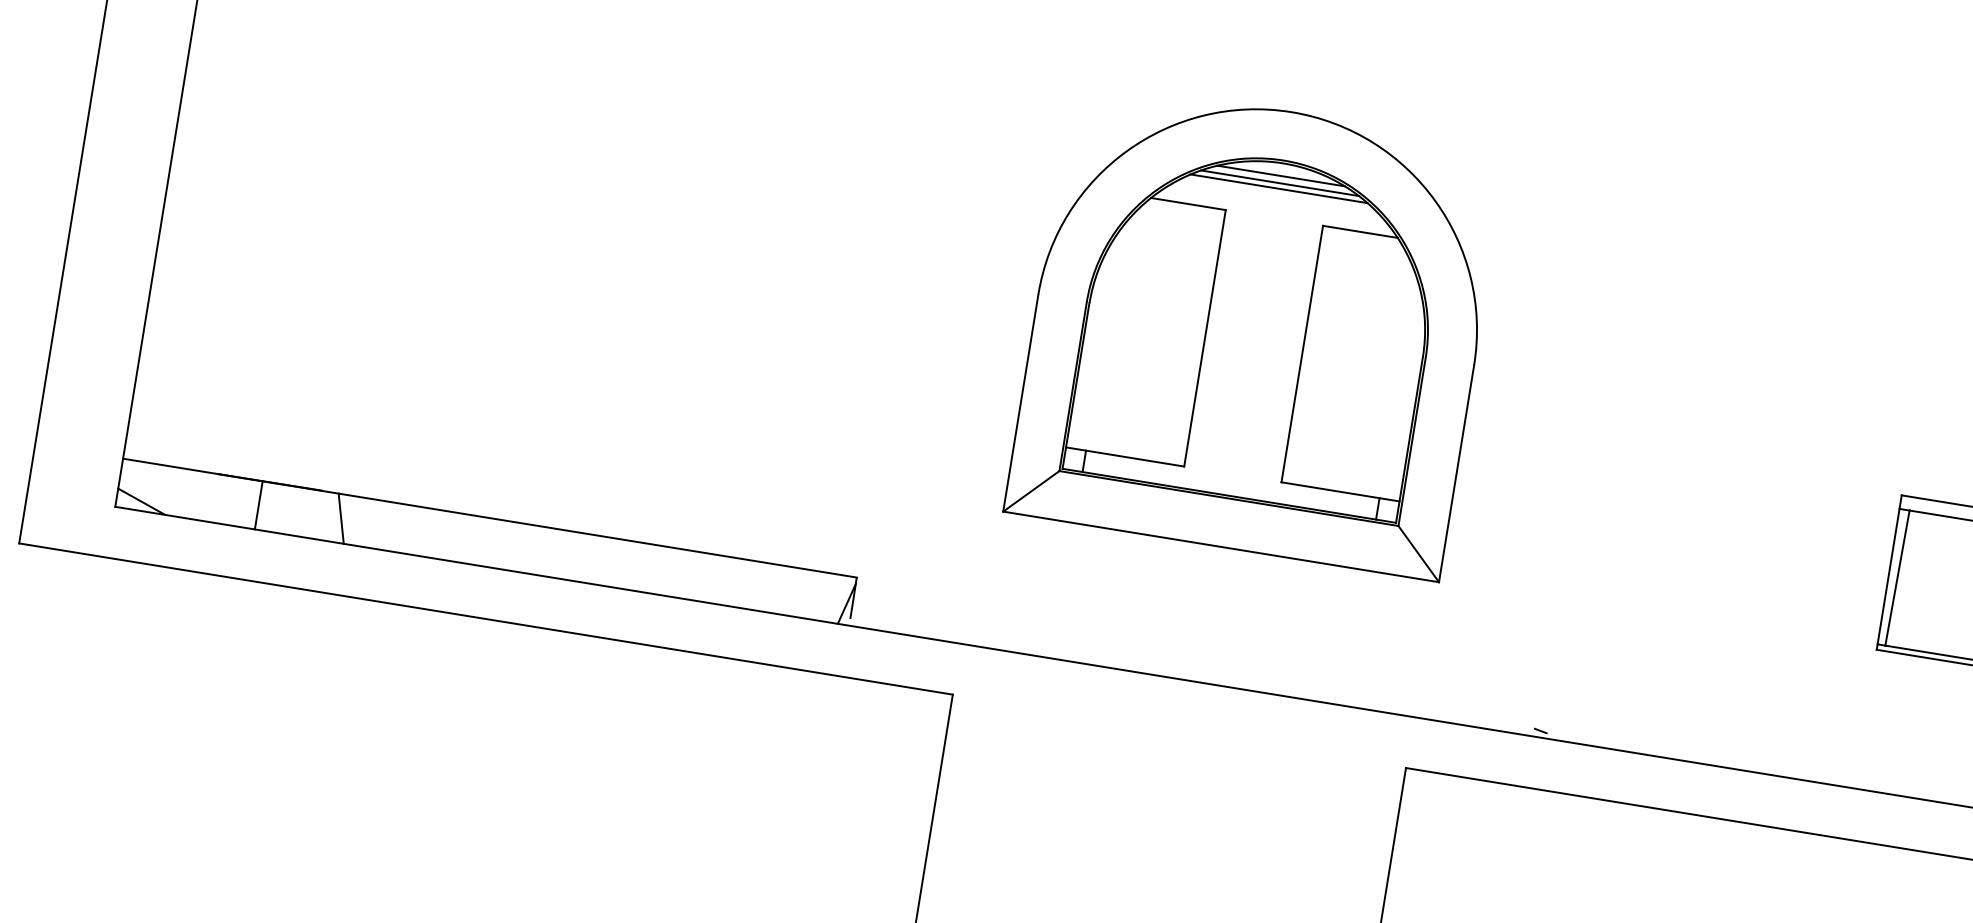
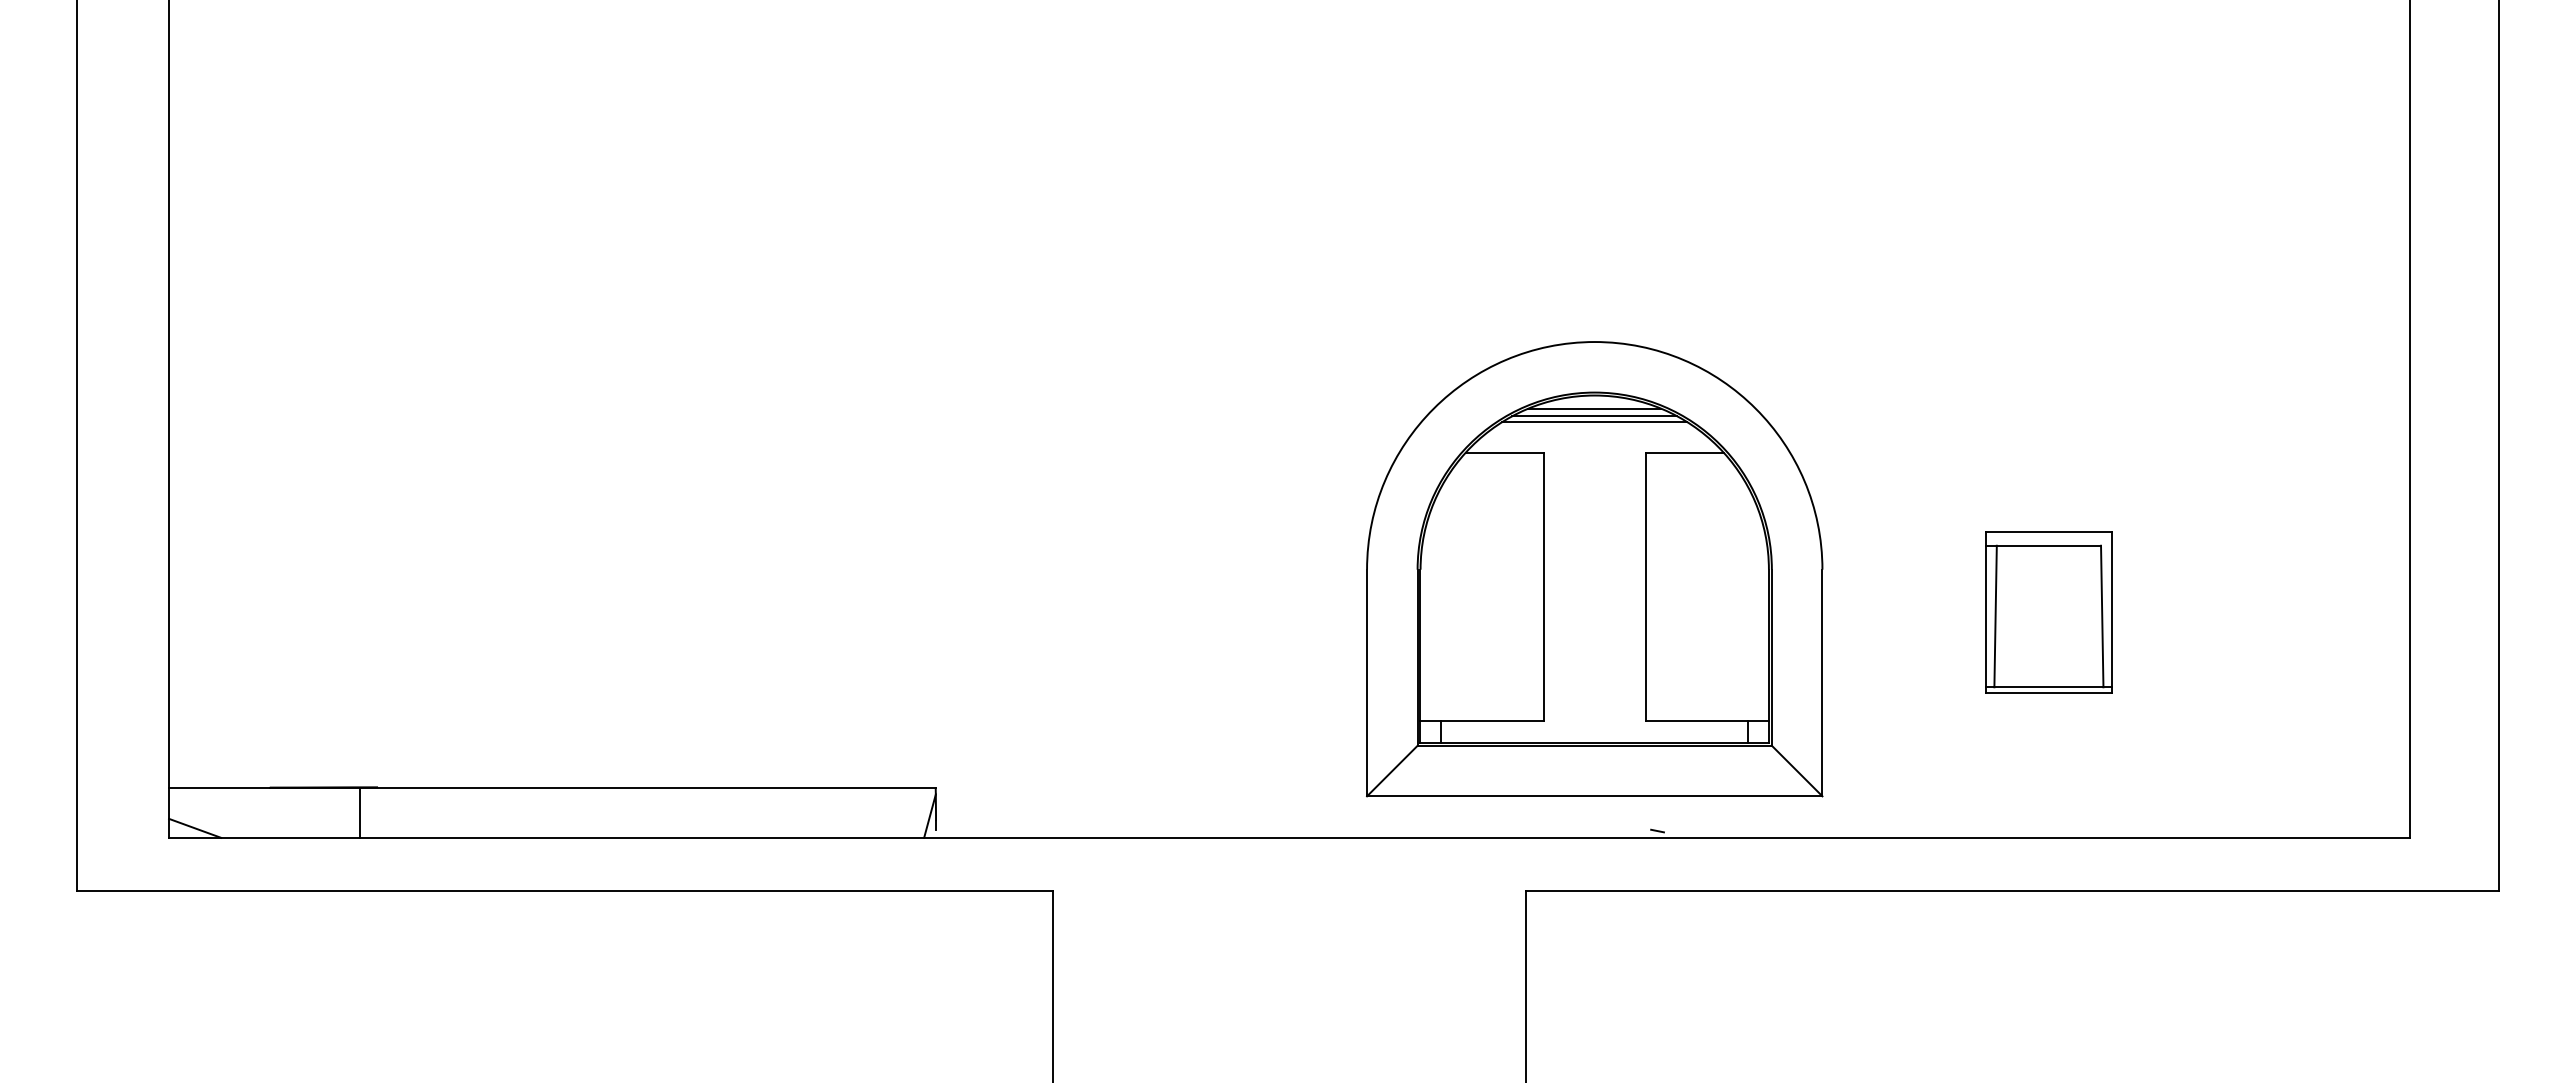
part: (1256, 329) -> (1594, 569), moved
line: (258, 505) -> (359, 812), moved
line: (340, 518) -> (400, 812), removed

